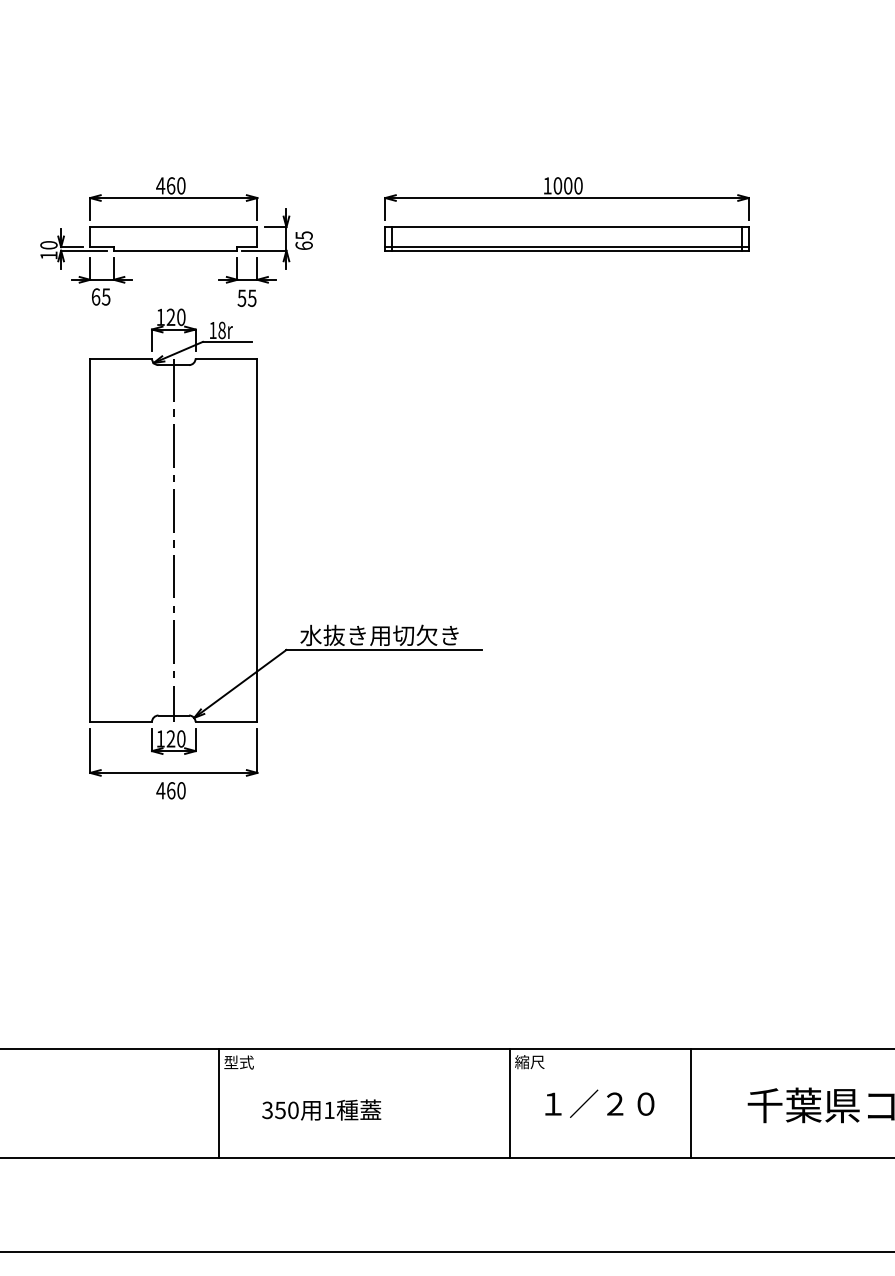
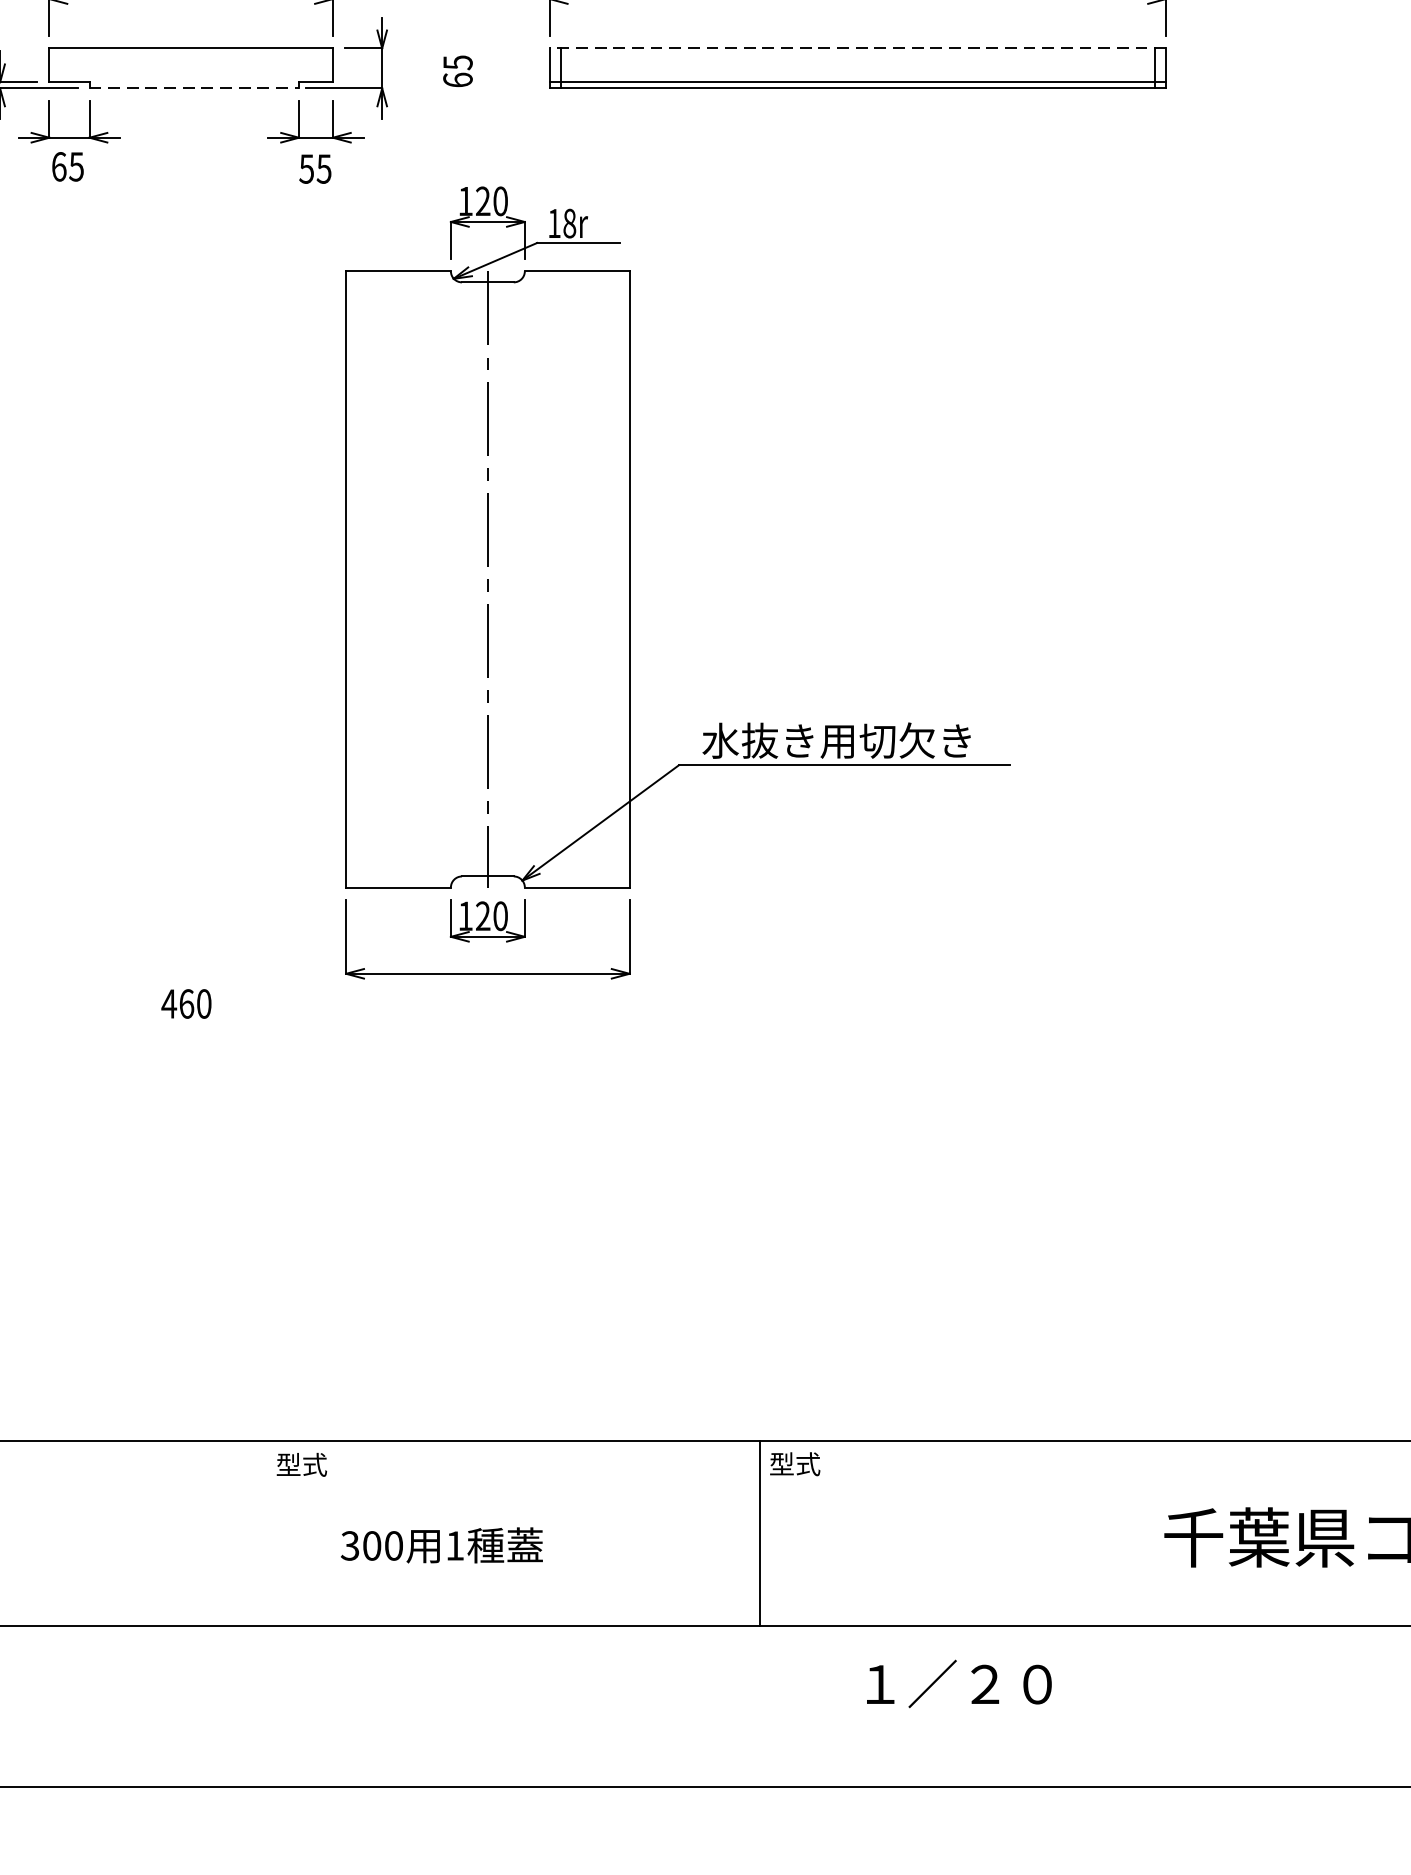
line: (567, 227) -> (858, 49), solid -> dashed
text: (303, 240) -> (456, 71), moved
line: (175, 250) -> (194, 88), solid -> dashed
part: (257, 542) -> (629, 583), moved
text: (529, 1062) -> (794, 1464), 縮尺 -> 型式
line: (218, 1102) -> (266, 1532), removed
line: (691, 1102) -> (1068, 1532), removed
text: (599, 1103) -> (958, 1683), moved
text: (280, 1109) -> (372, 1544), 350 -> 300

